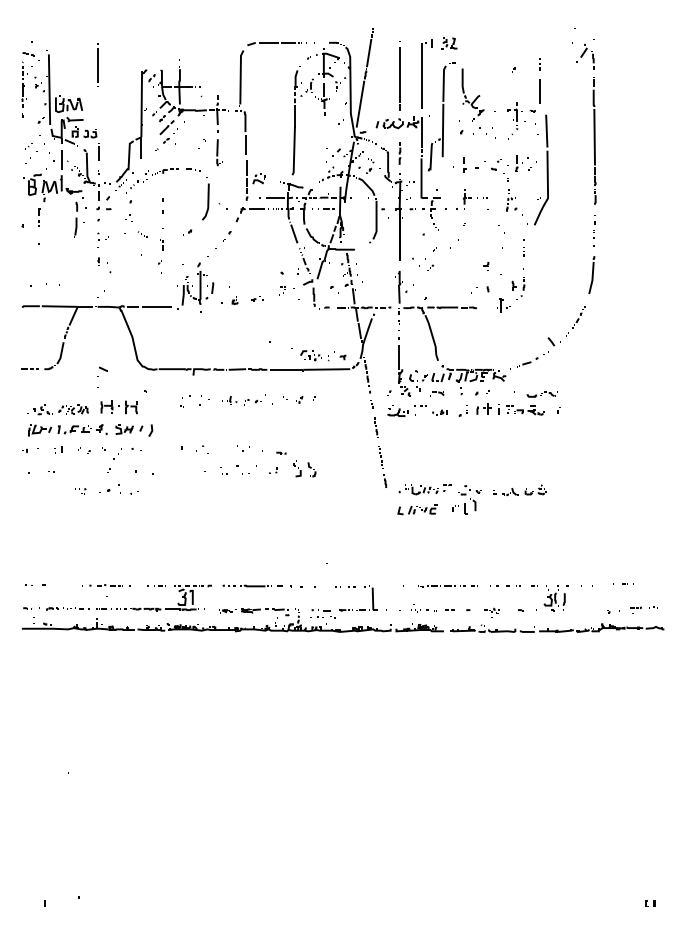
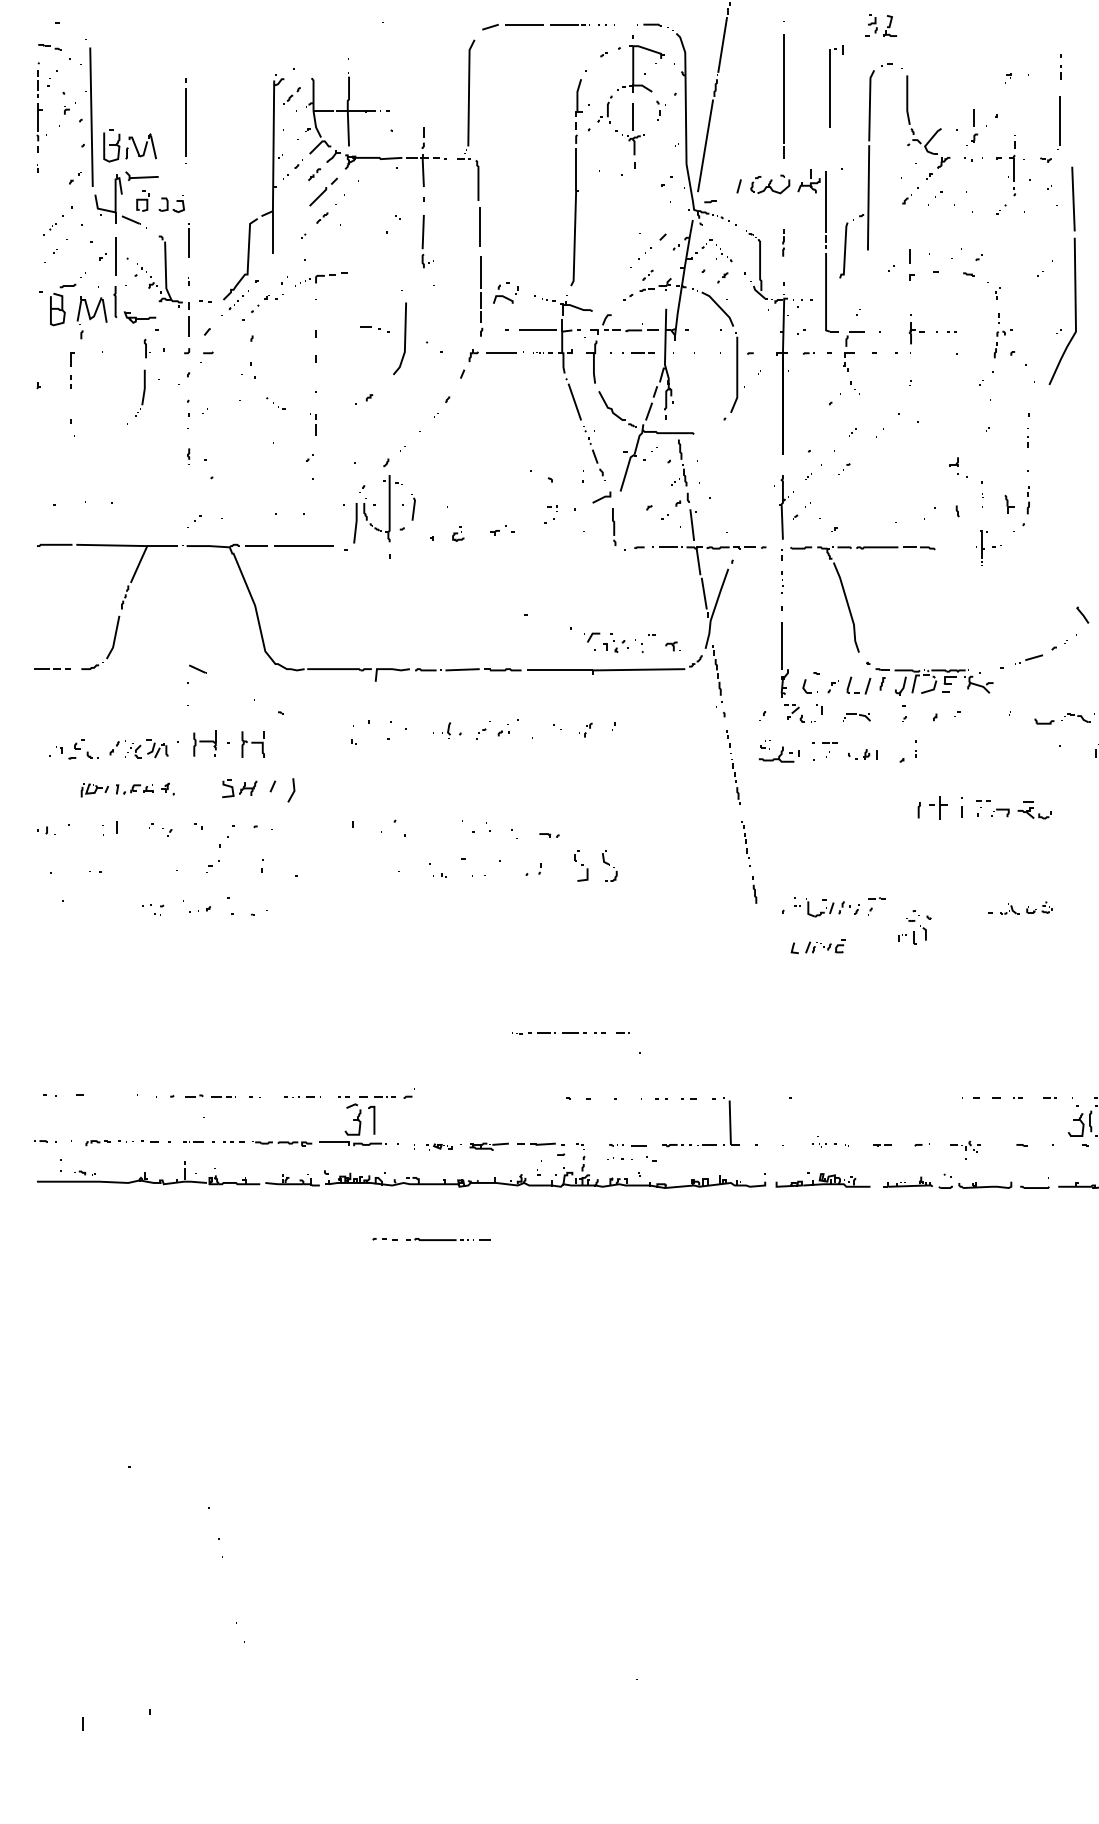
line: (97, 64) -> (184, 120), moved
part: (426, 73) -> (835, 85), size x0.6
part: (399, 153) -> (782, 243), size x0.6
part: (517, 163) -> (976, 126), moved
part: (193, 169) -> (375, 328), moved
part: (510, 409) -> (984, 807), moved
part: (67, 430) -> (126, 790), size x0.6
part: (519, 489) -> (1019, 906), size x0.6
part: (466, 499) -> (914, 926), size x0.6
part: (417, 509) -> (818, 946), size x0.7
part: (252, 585) -> (431, 1238), moved
part: (447, 586) -> (569, 1033), moved
part: (423, 608) -> (829, 1141), size x0.7

